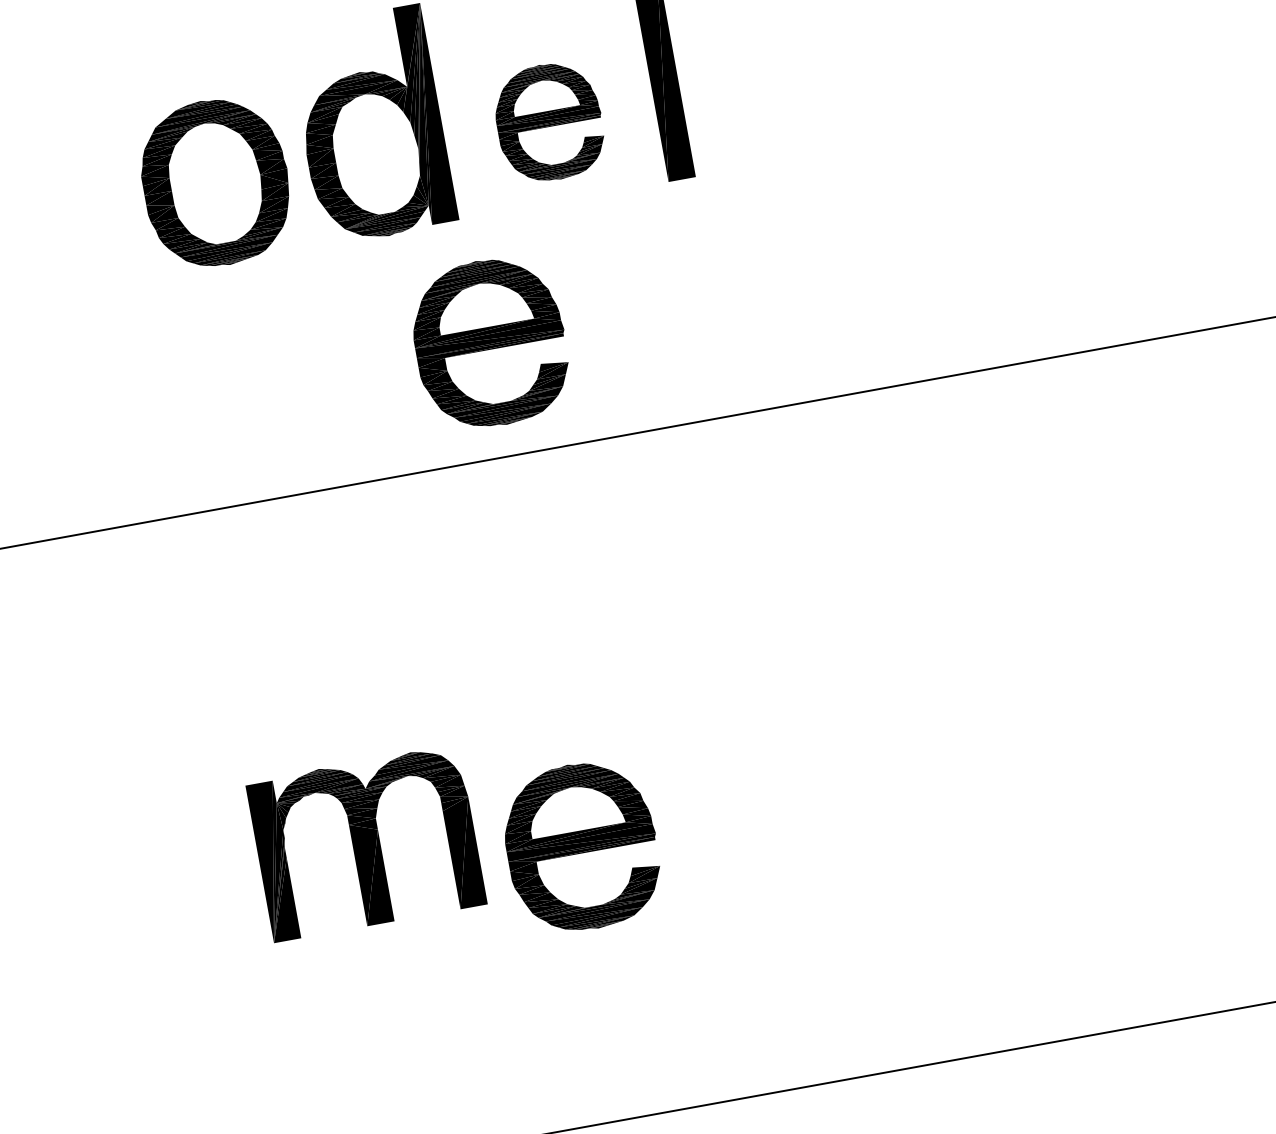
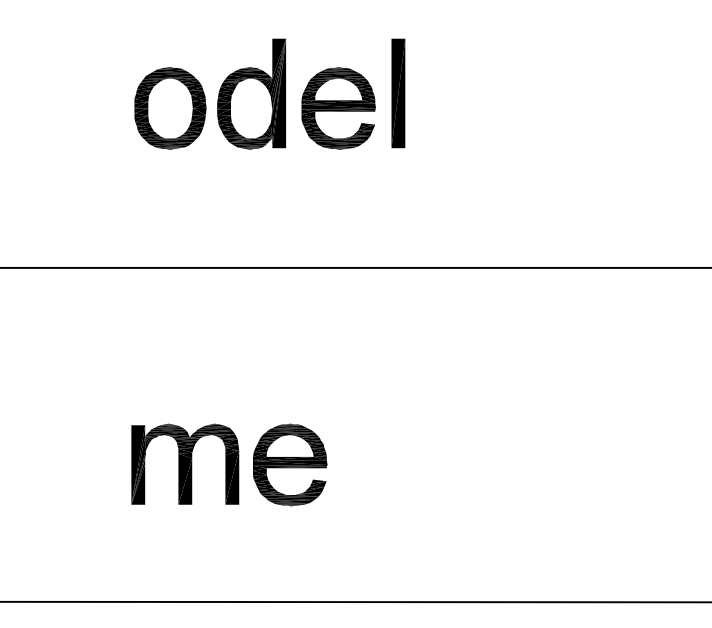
part: (549, 122) -> (338, 108), size x1.43
part: (490, 342) -> (290, 210), removed
part: (366, 841) -> (185, 463), moved

